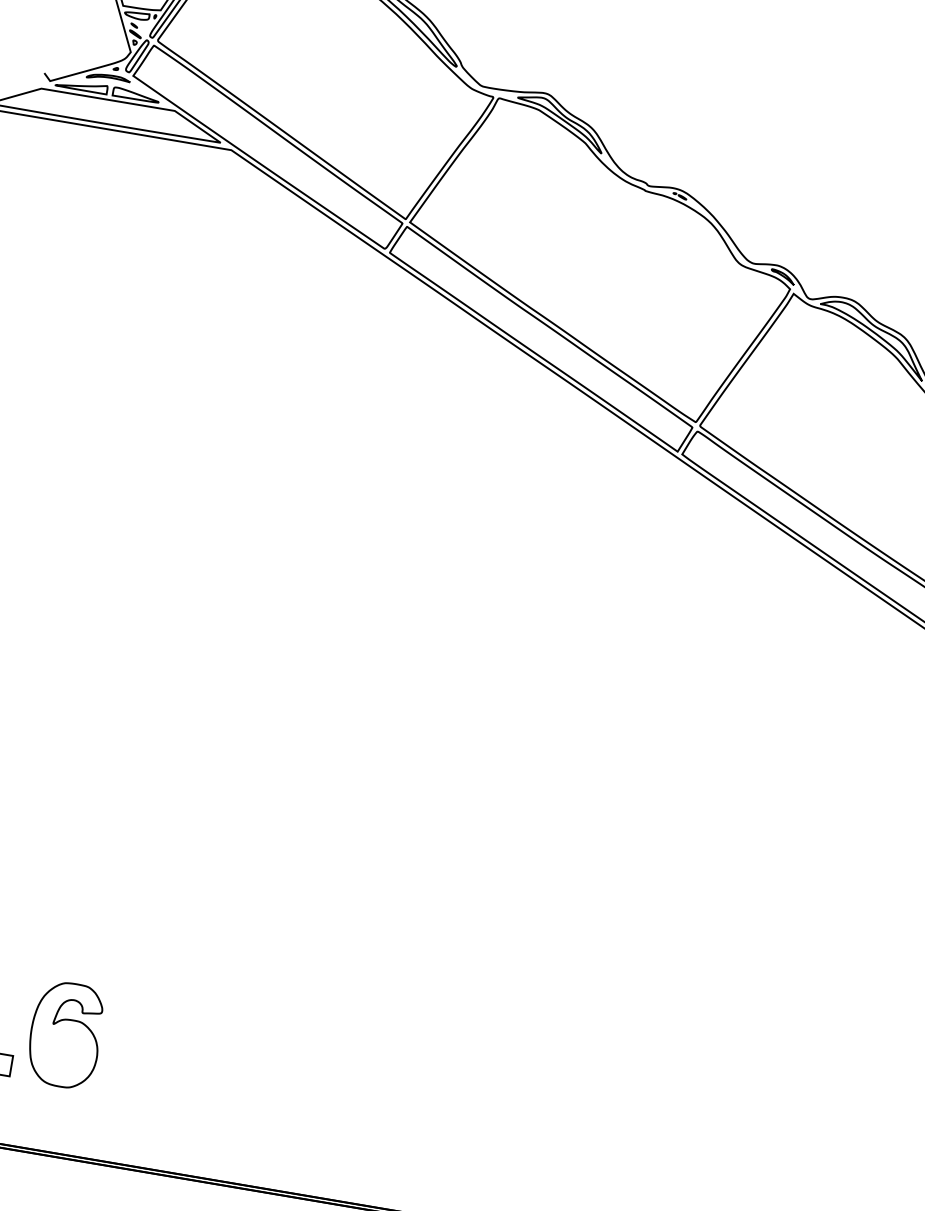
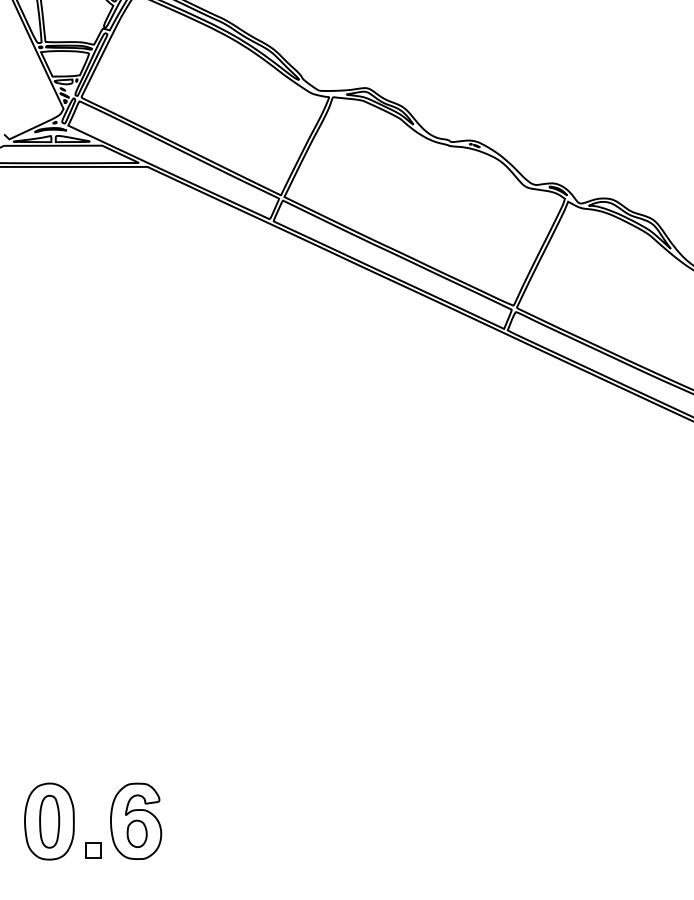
part: (63, 1051) -> (136, 833), added

